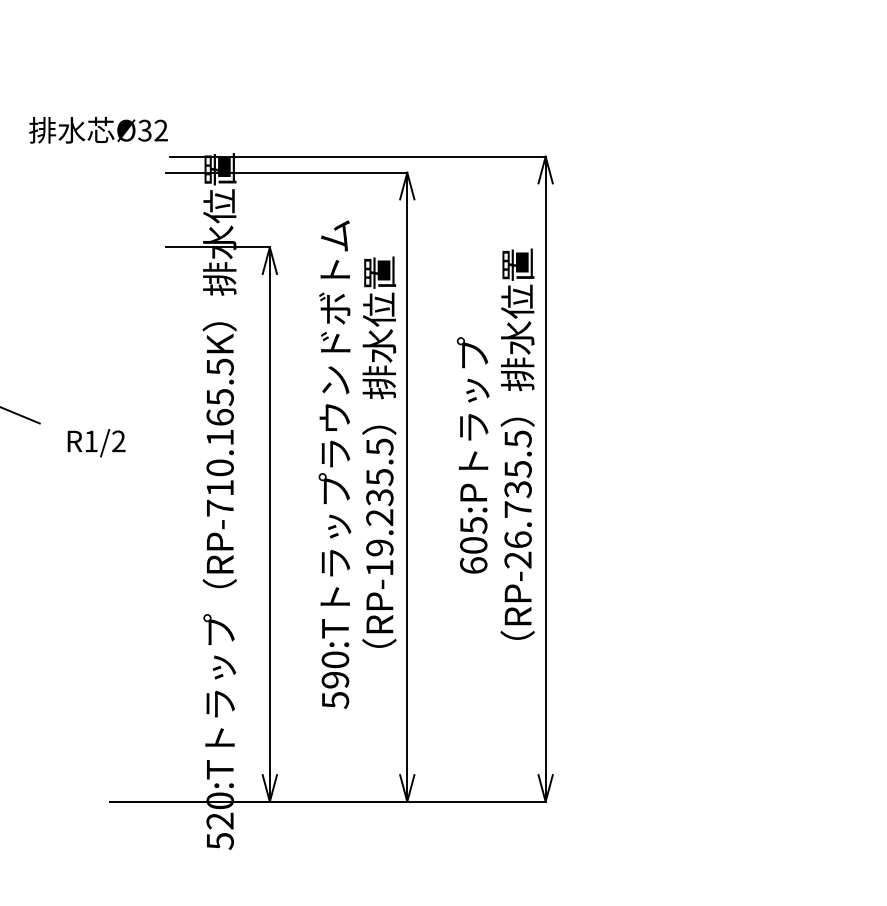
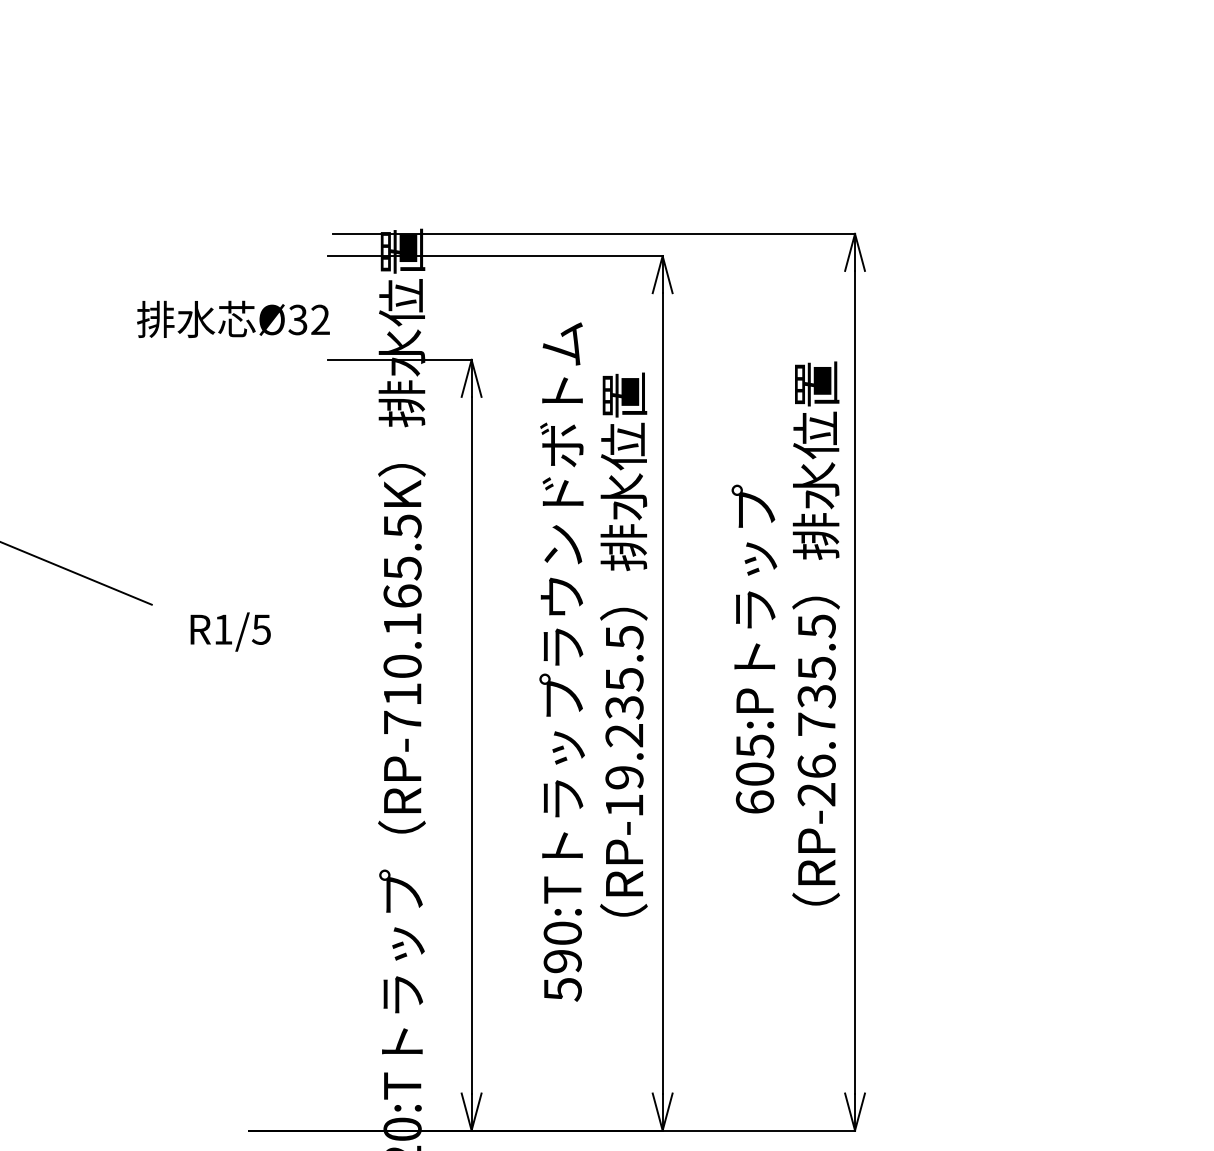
text: (98, 130) -> (233, 319), moved
text: (118, 441) -> (261, 629), R1/2 -> R1/5

